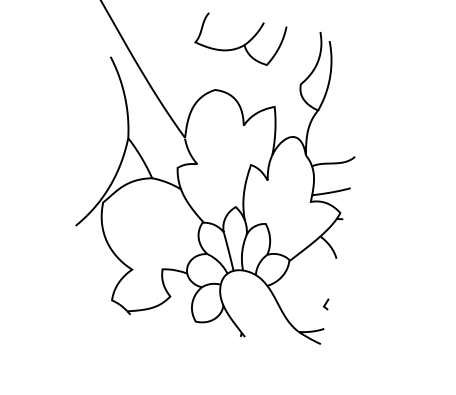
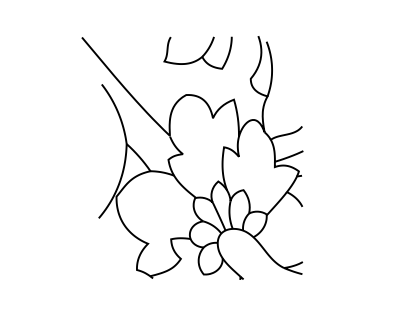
curve: (325, 303) -> (300, 242), removed

